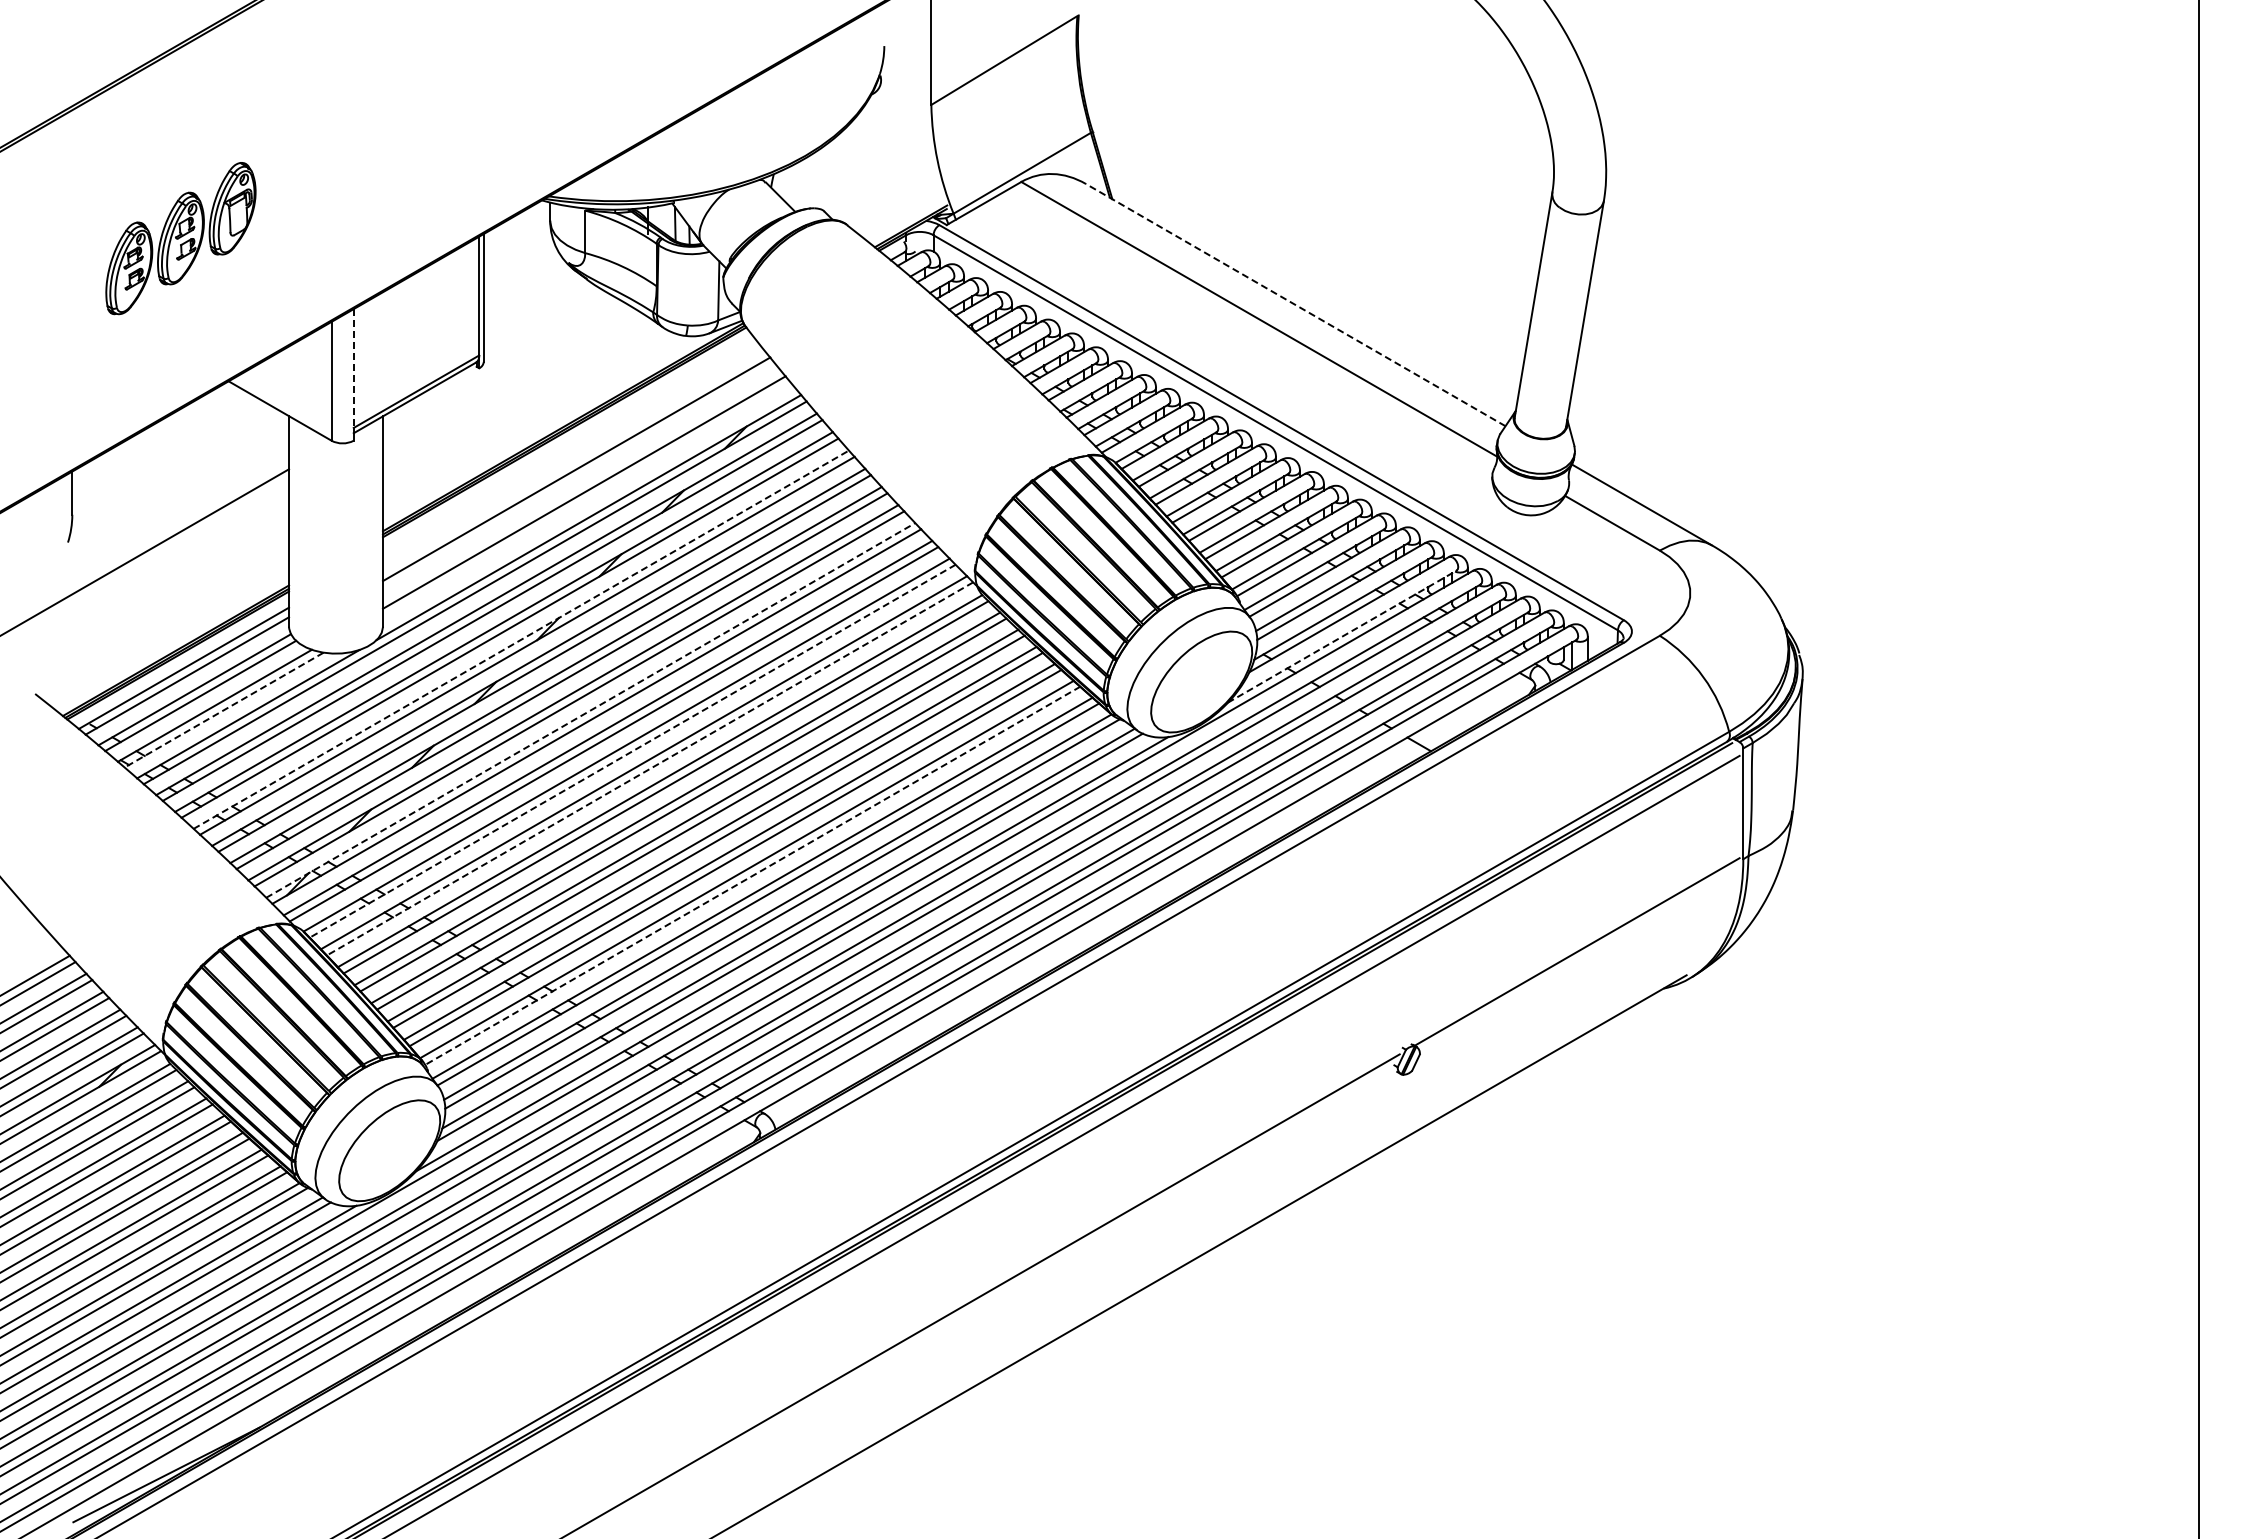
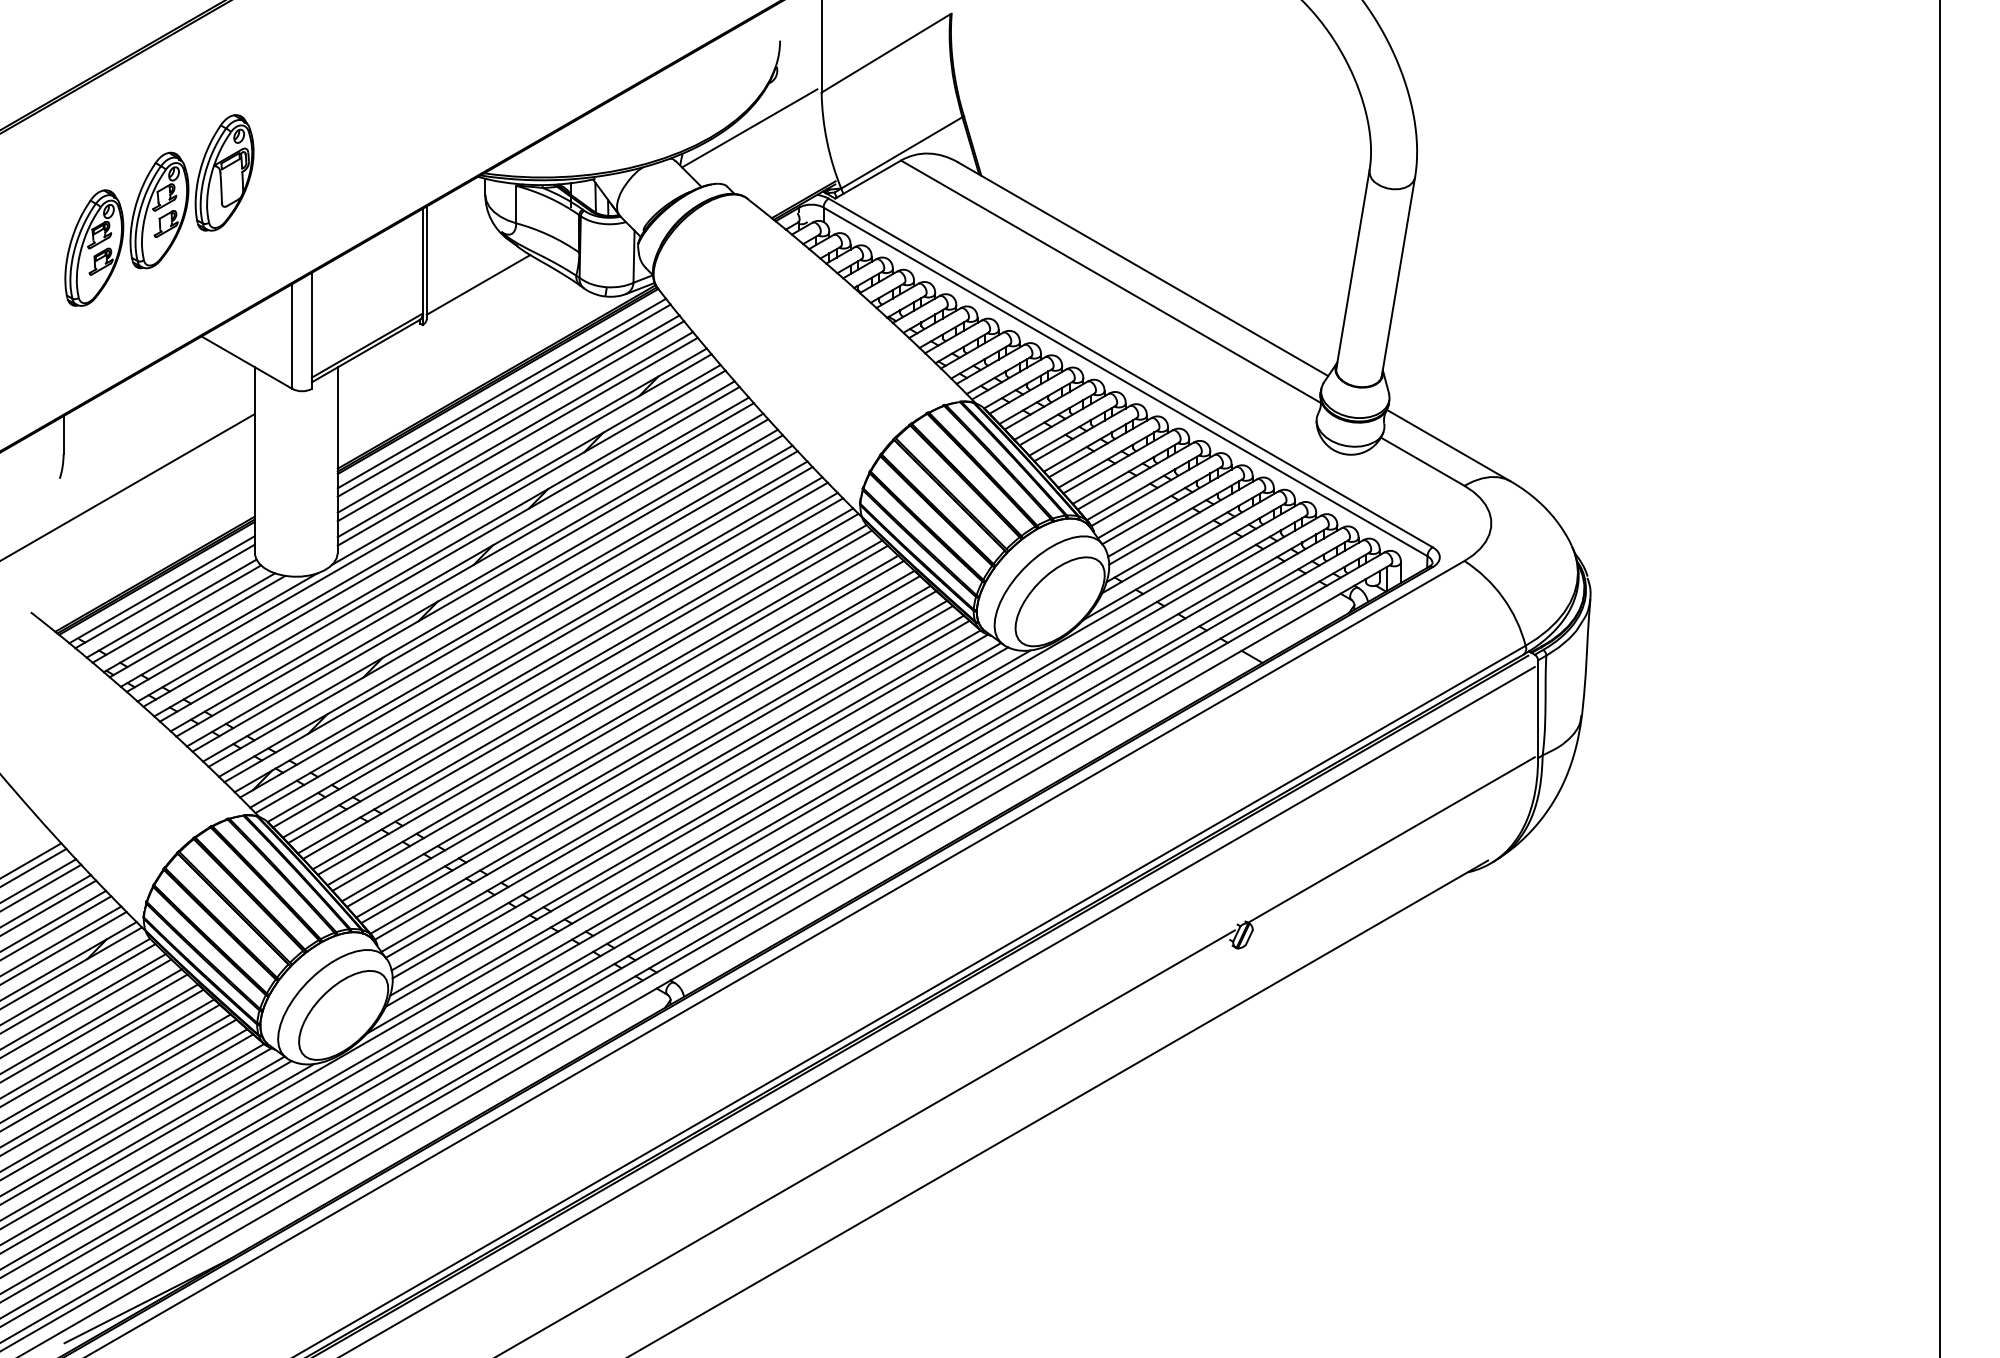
line: (849, 145) -> (749, 128), added
part: (180, 238) -> (159, 210), size x1.43
line: (1295, 304) -> (1142, 268), dashed -> solid
line: (542, 322) -> (478, 284), added
line: (353, 369) -> (311, 326), dashed -> solid
line: (569, 445) -> (502, 393), added
line: (571, 454) -> (504, 401), added
line: (579, 477) -> (511, 421), added
line: (587, 500) -> (518, 441), added
line: (1342, 636) -> (1184, 561), dashed -> solid
line: (521, 639) -> (459, 564), dashed -> solid
line: (224, 710) -> (197, 626), dashed -> solid
line: (590, 710) -> (520, 626), dashed -> solid
line: (632, 751) -> (557, 663), dashed -> solid
line: (649, 769) -> (572, 679), dashed -> solid
line: (752, 876) -> (663, 773), dashed -> solid

